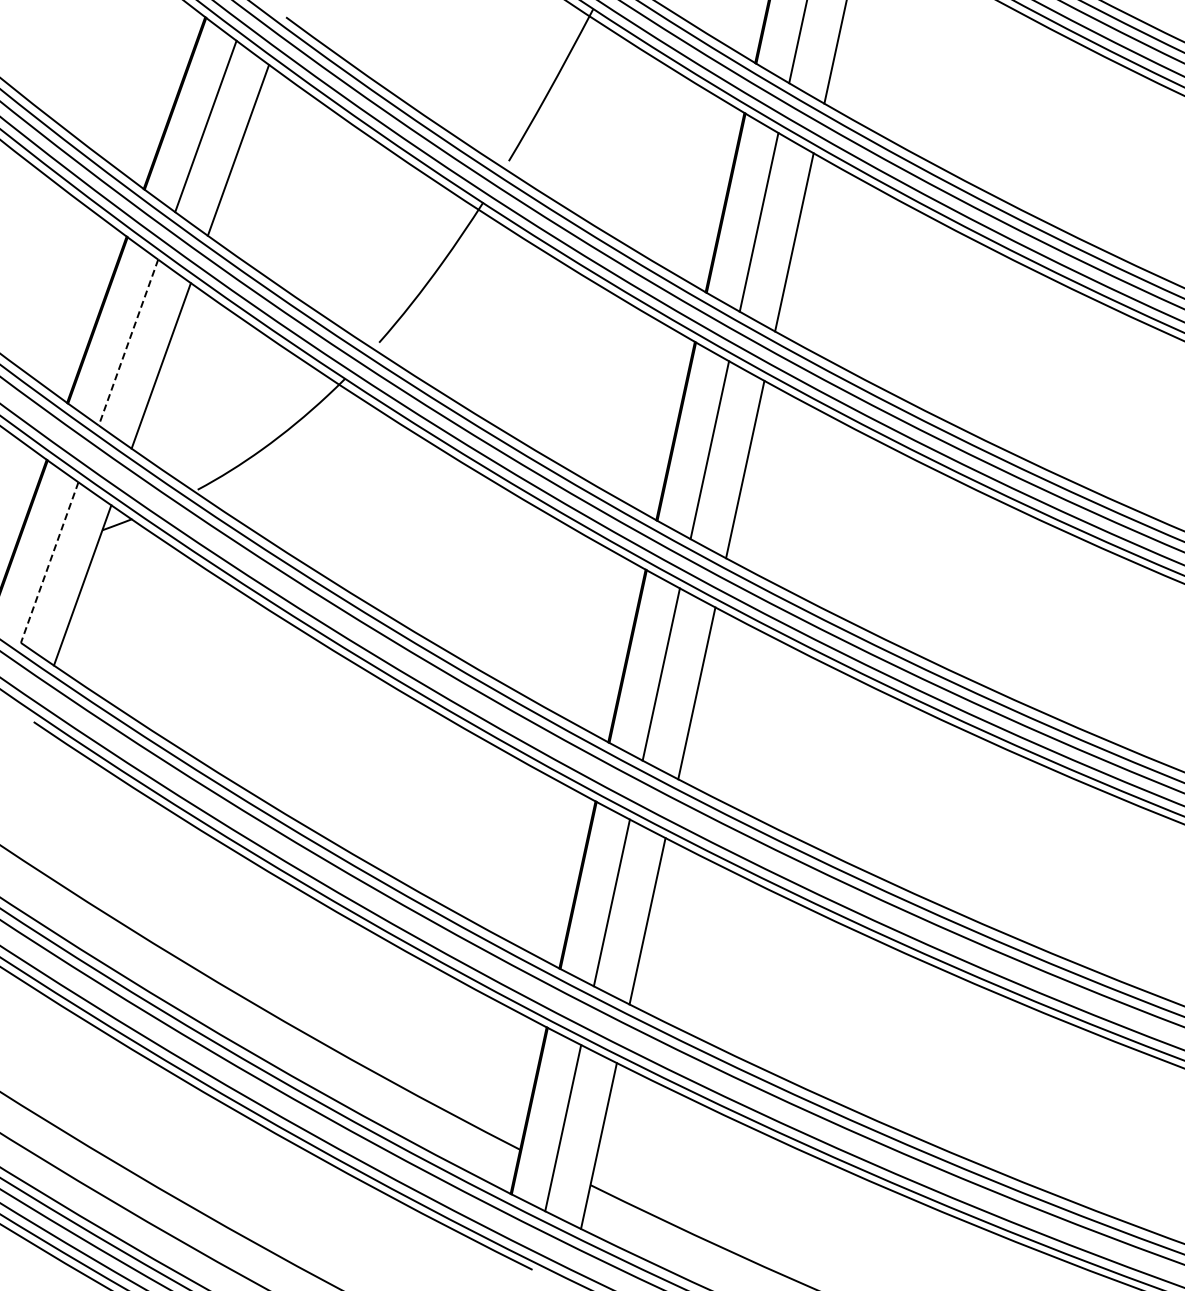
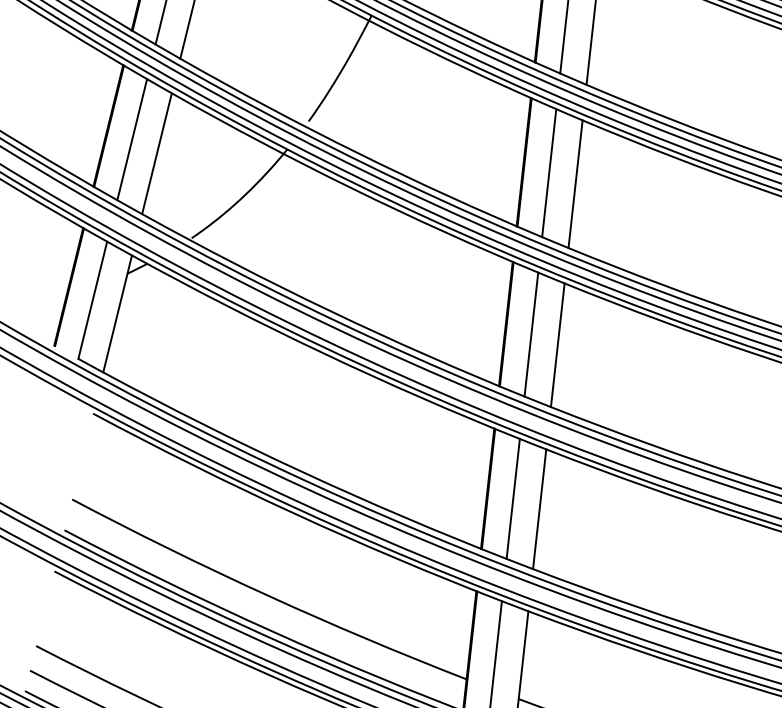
line: (128, 343) -> (132, 140), dashed -> solid
line: (49, 563) -> (92, 300), dashed -> solid

